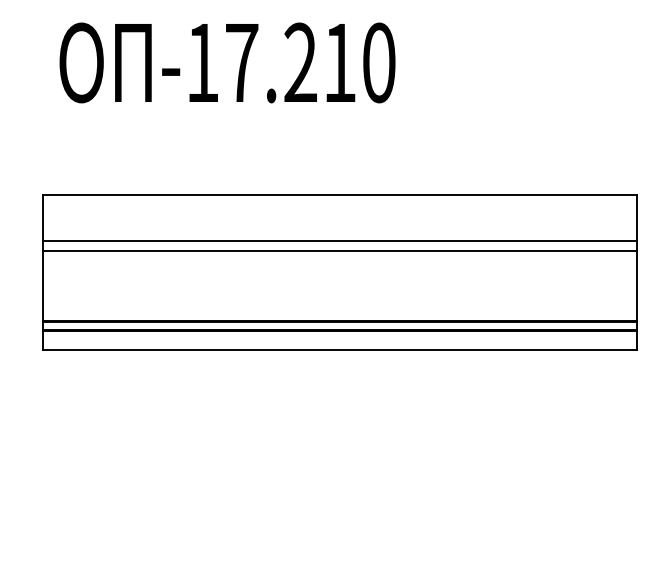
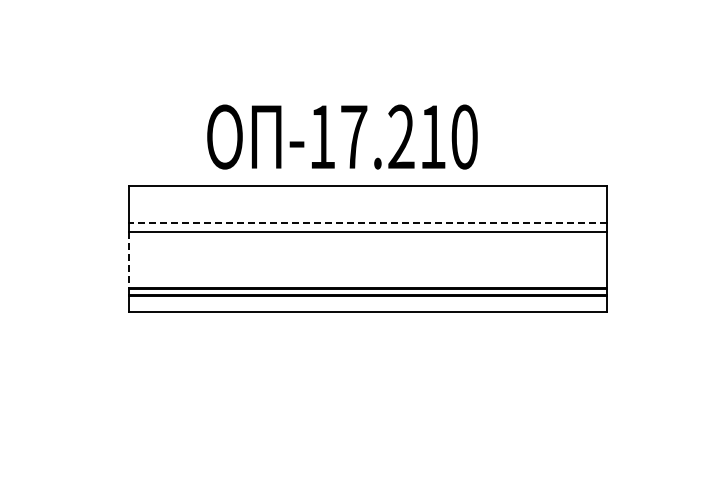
text: (227, 62) -> (342, 136), moved
line: (340, 241) -> (368, 223), solid -> dashed
line: (43, 286) -> (129, 260), solid -> dashed

